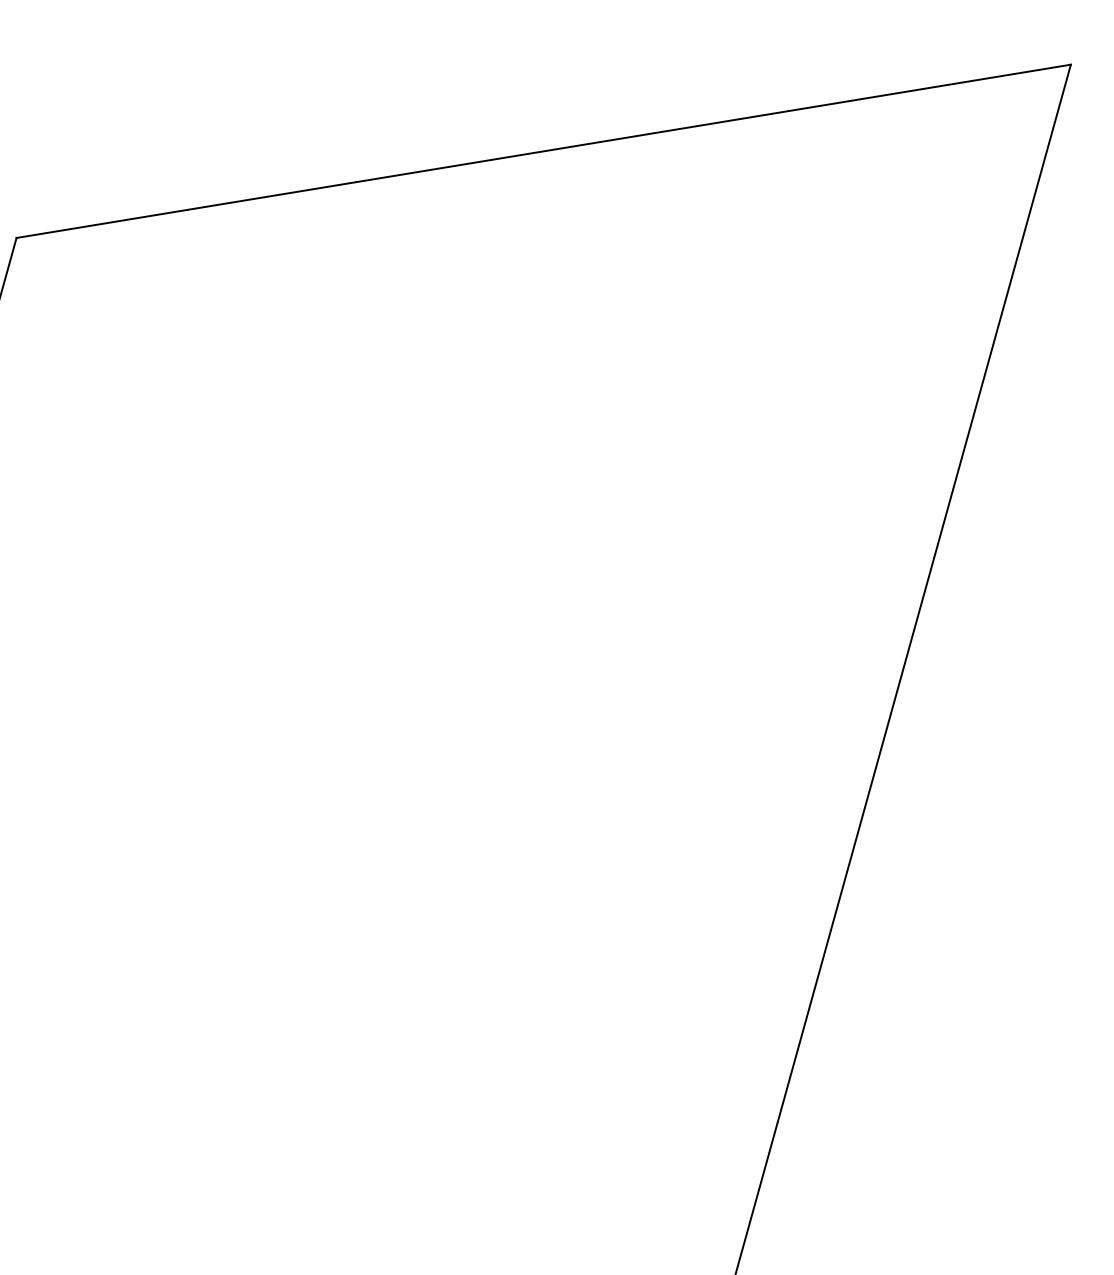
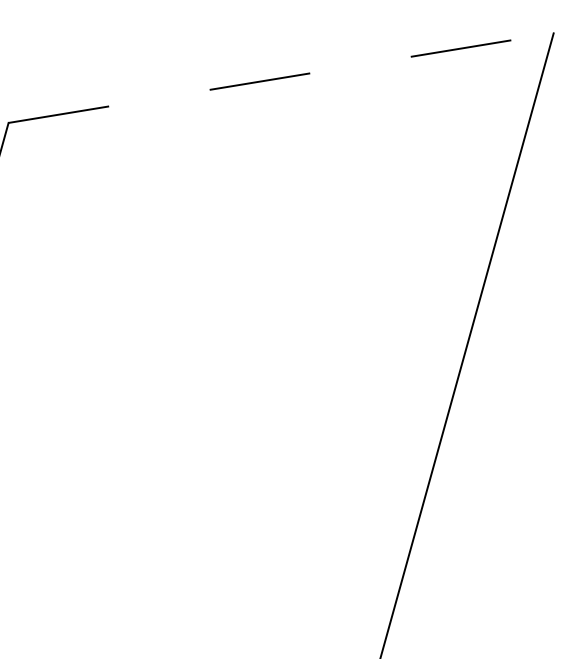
line: (544, 152) -> (281, 78), solid -> dashed

